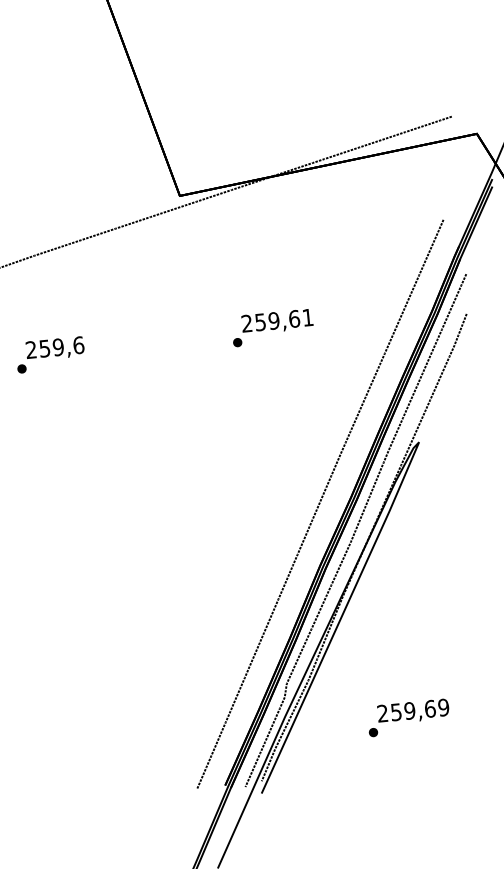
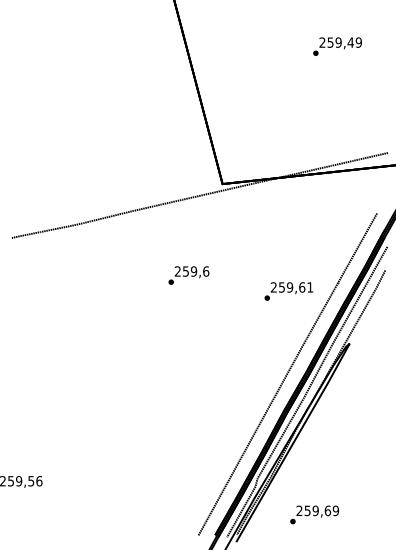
text: (272, 327) -> (288, 291), moved
text: (49, 354) -> (188, 275), moved
text: (408, 717) -> (314, 514), moved

